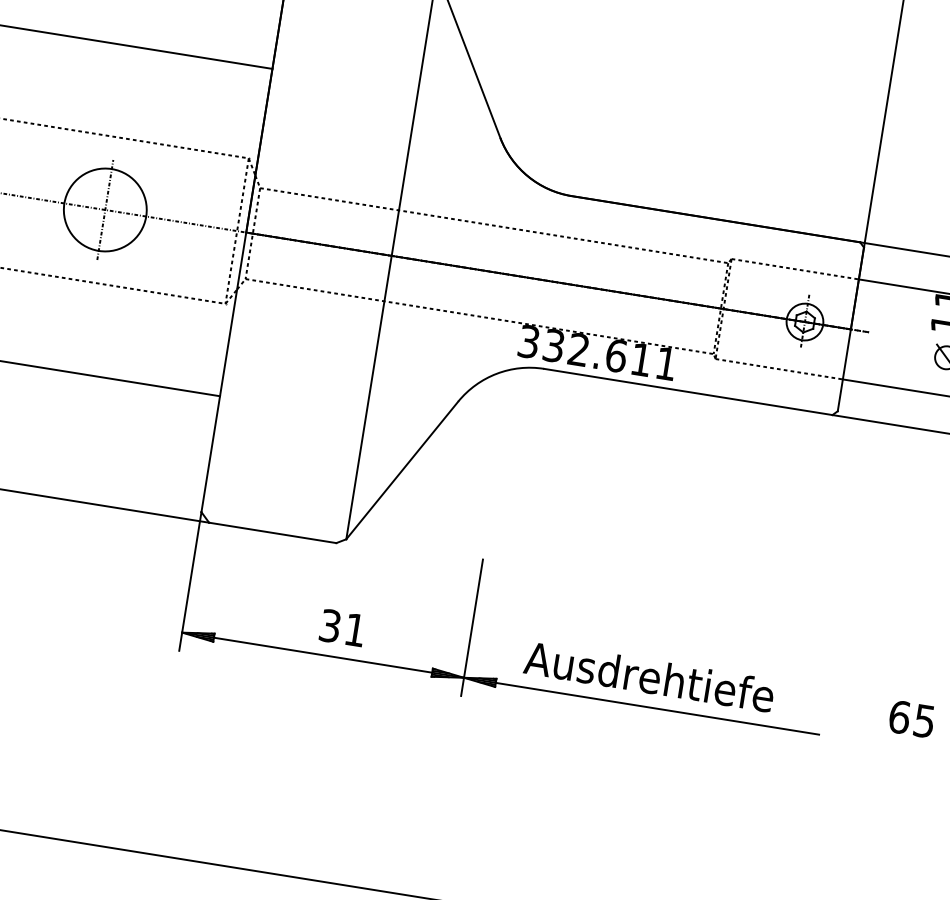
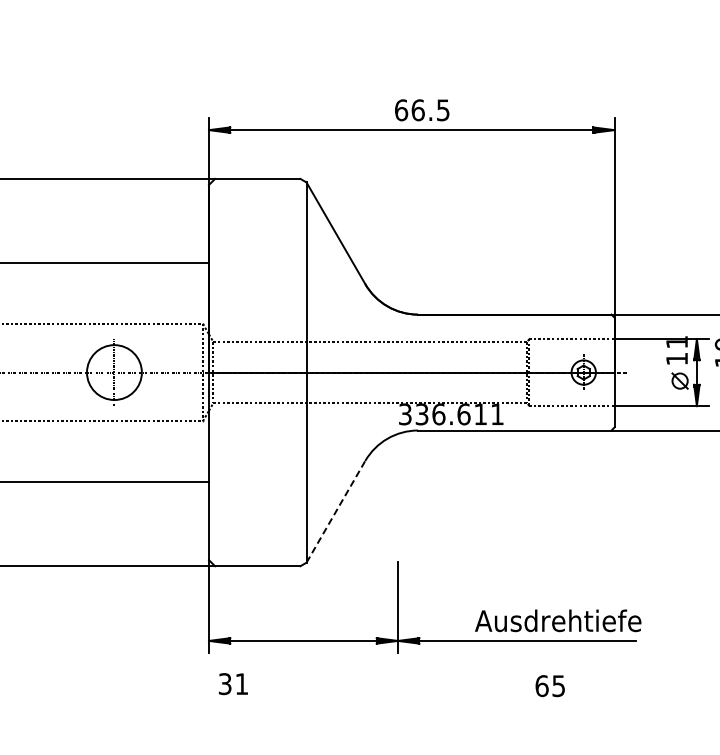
text: (578, 349) -> (438, 414), 332.611 -> 336.611
line: (401, 469) -> (335, 511), solid -> dashed
text: (341, 628) -> (232, 684), moved
text: (649, 676) -> (558, 620), moved
text: (910, 719) -> (549, 686), moved

